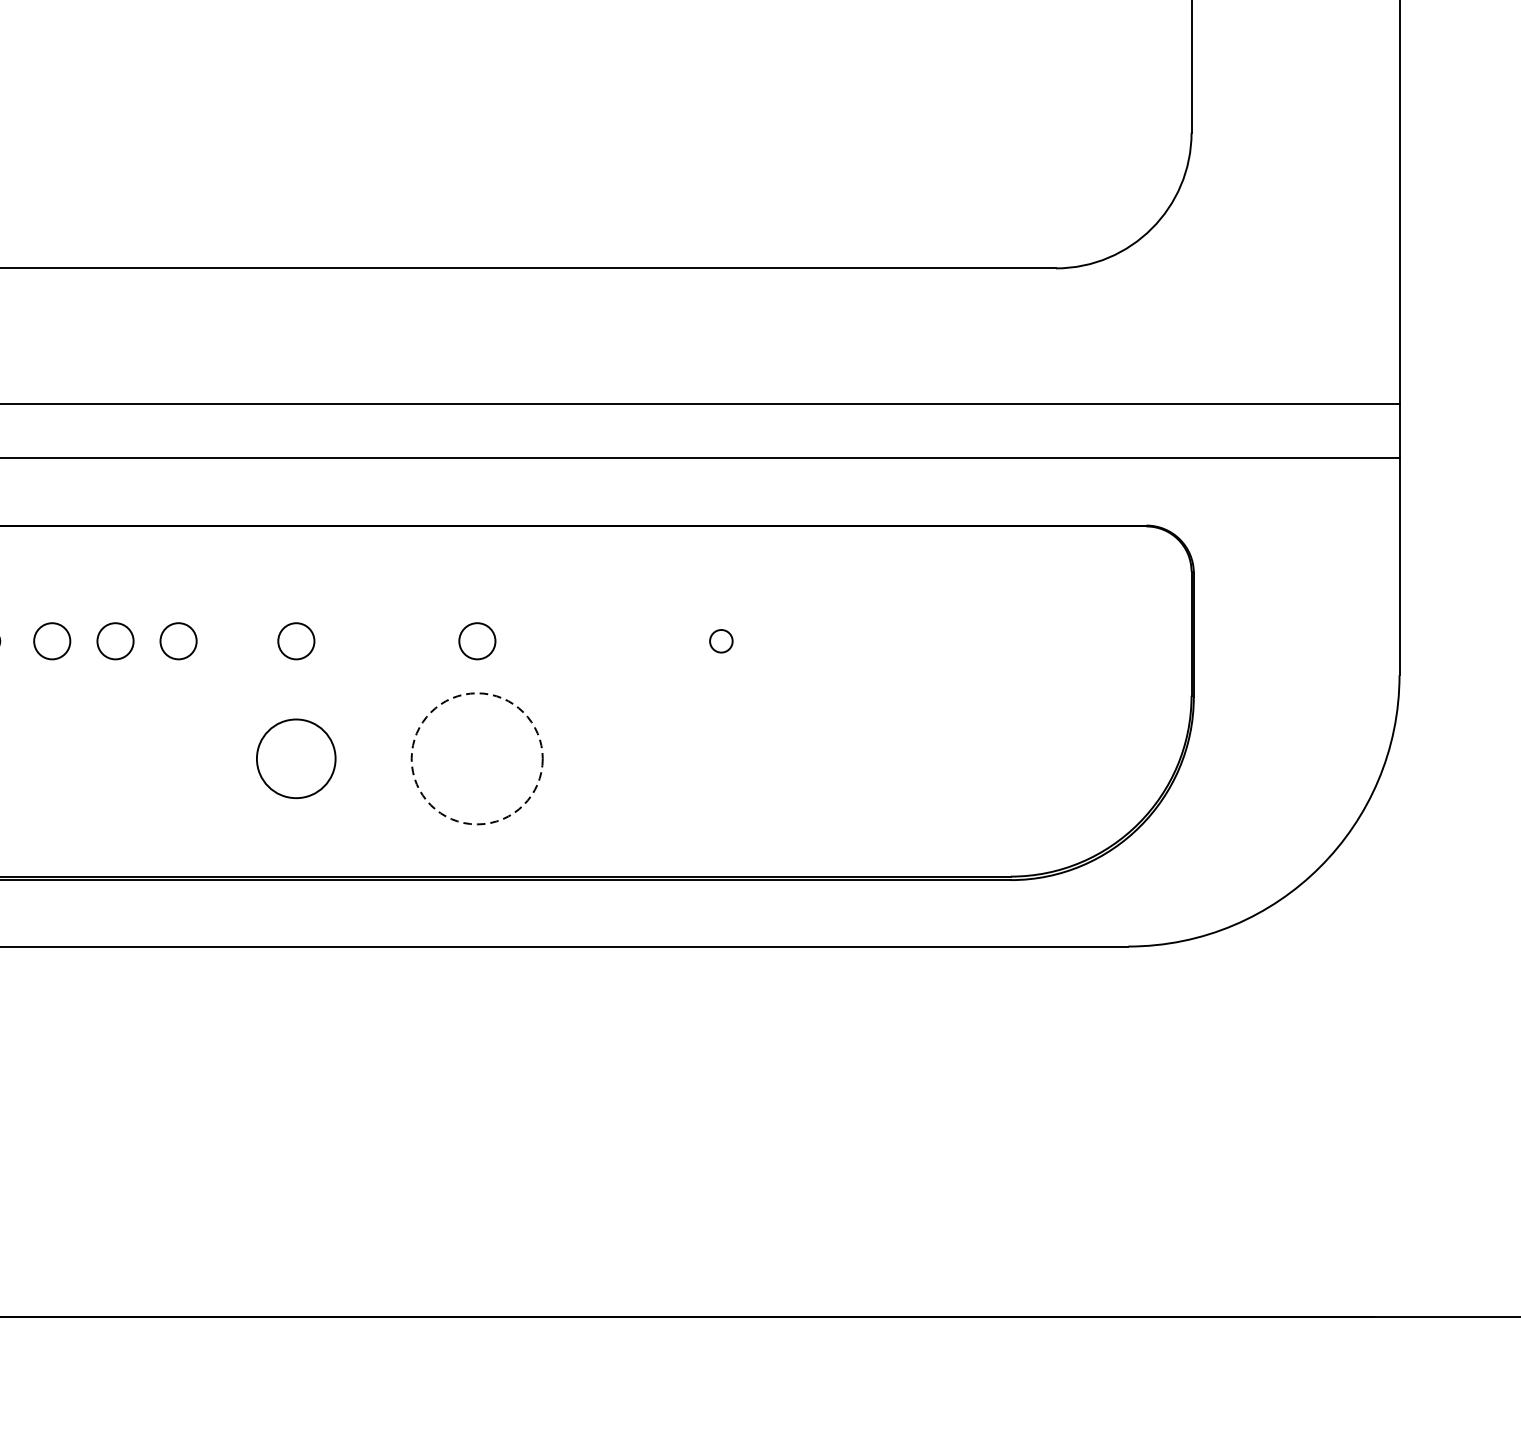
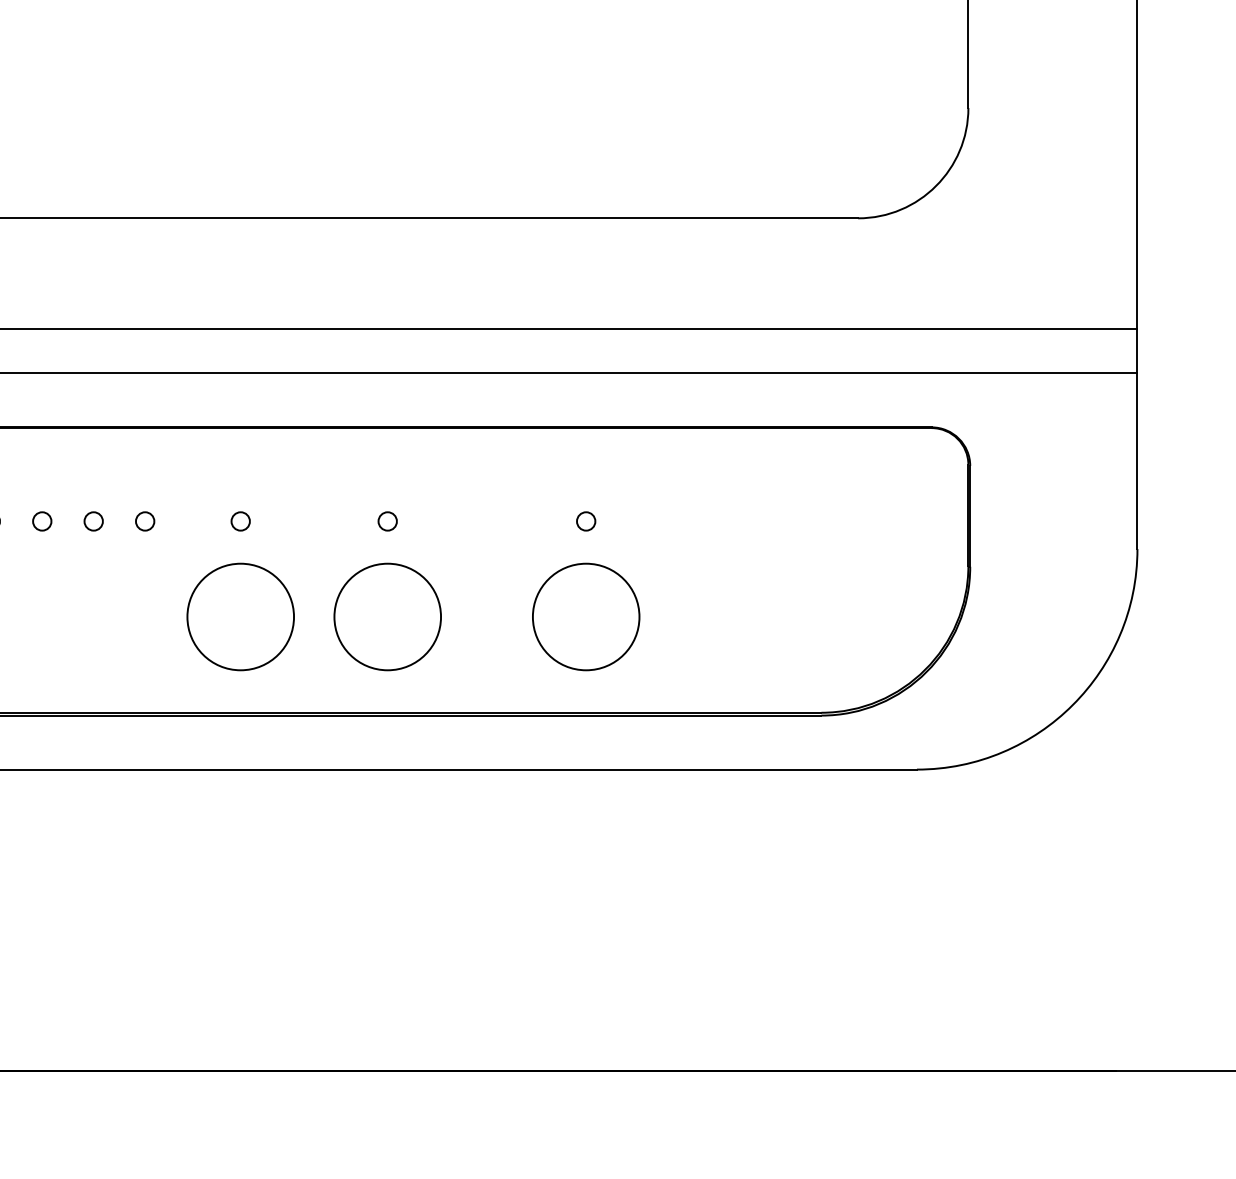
circle: (52, 641) -> (42, 521), size x0.62
circle: (115, 641) -> (93, 521), size x0.62
circle: (179, 641) -> (145, 521), size x0.62
circle: (296, 641) -> (240, 521), size x0.62
circle: (476, 641) -> (387, 521), size x0.62
circle: (296, 758) -> (240, 616), size x1.67
circle: (476, 758) -> (387, 616), dashed -> solid
circle: (721, 758) -> (586, 616), added

